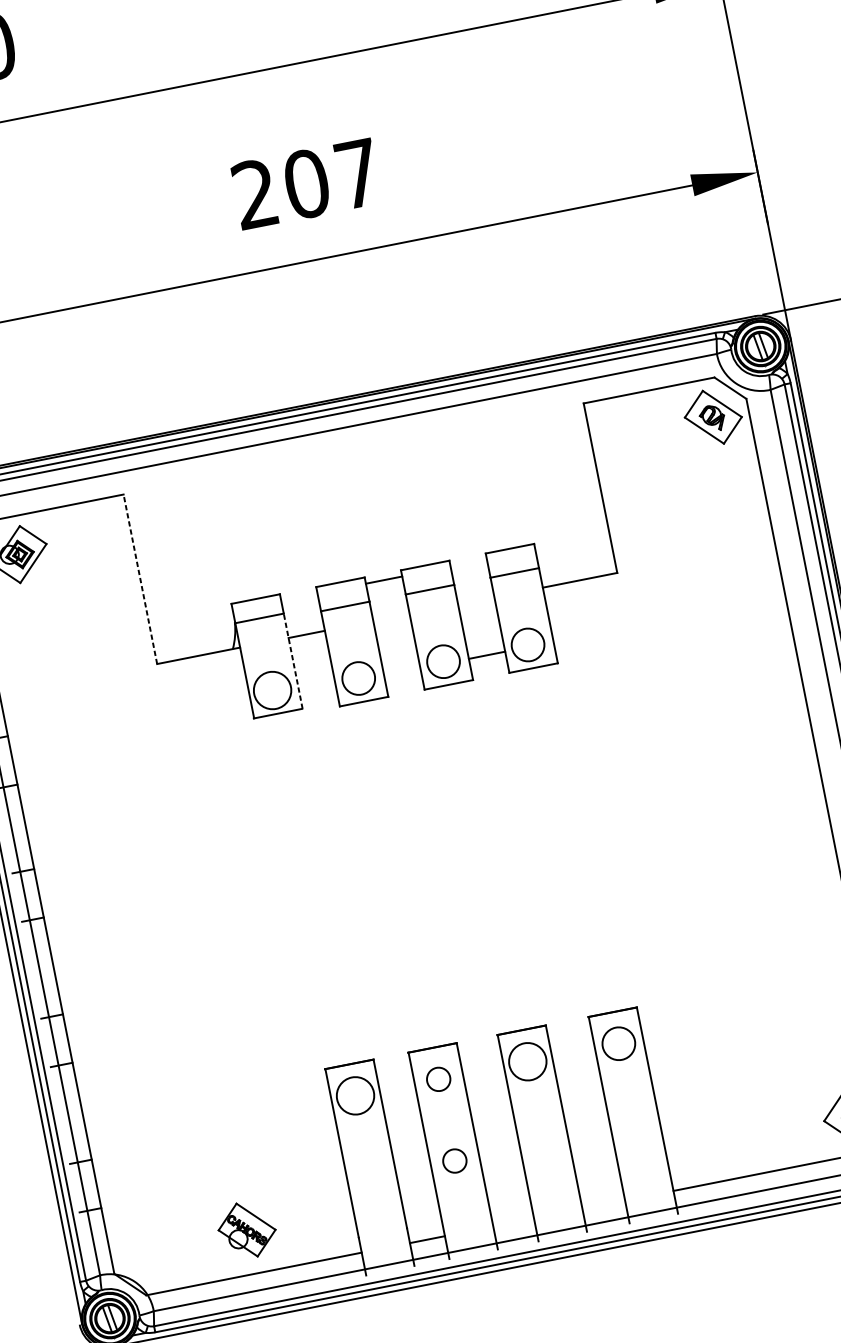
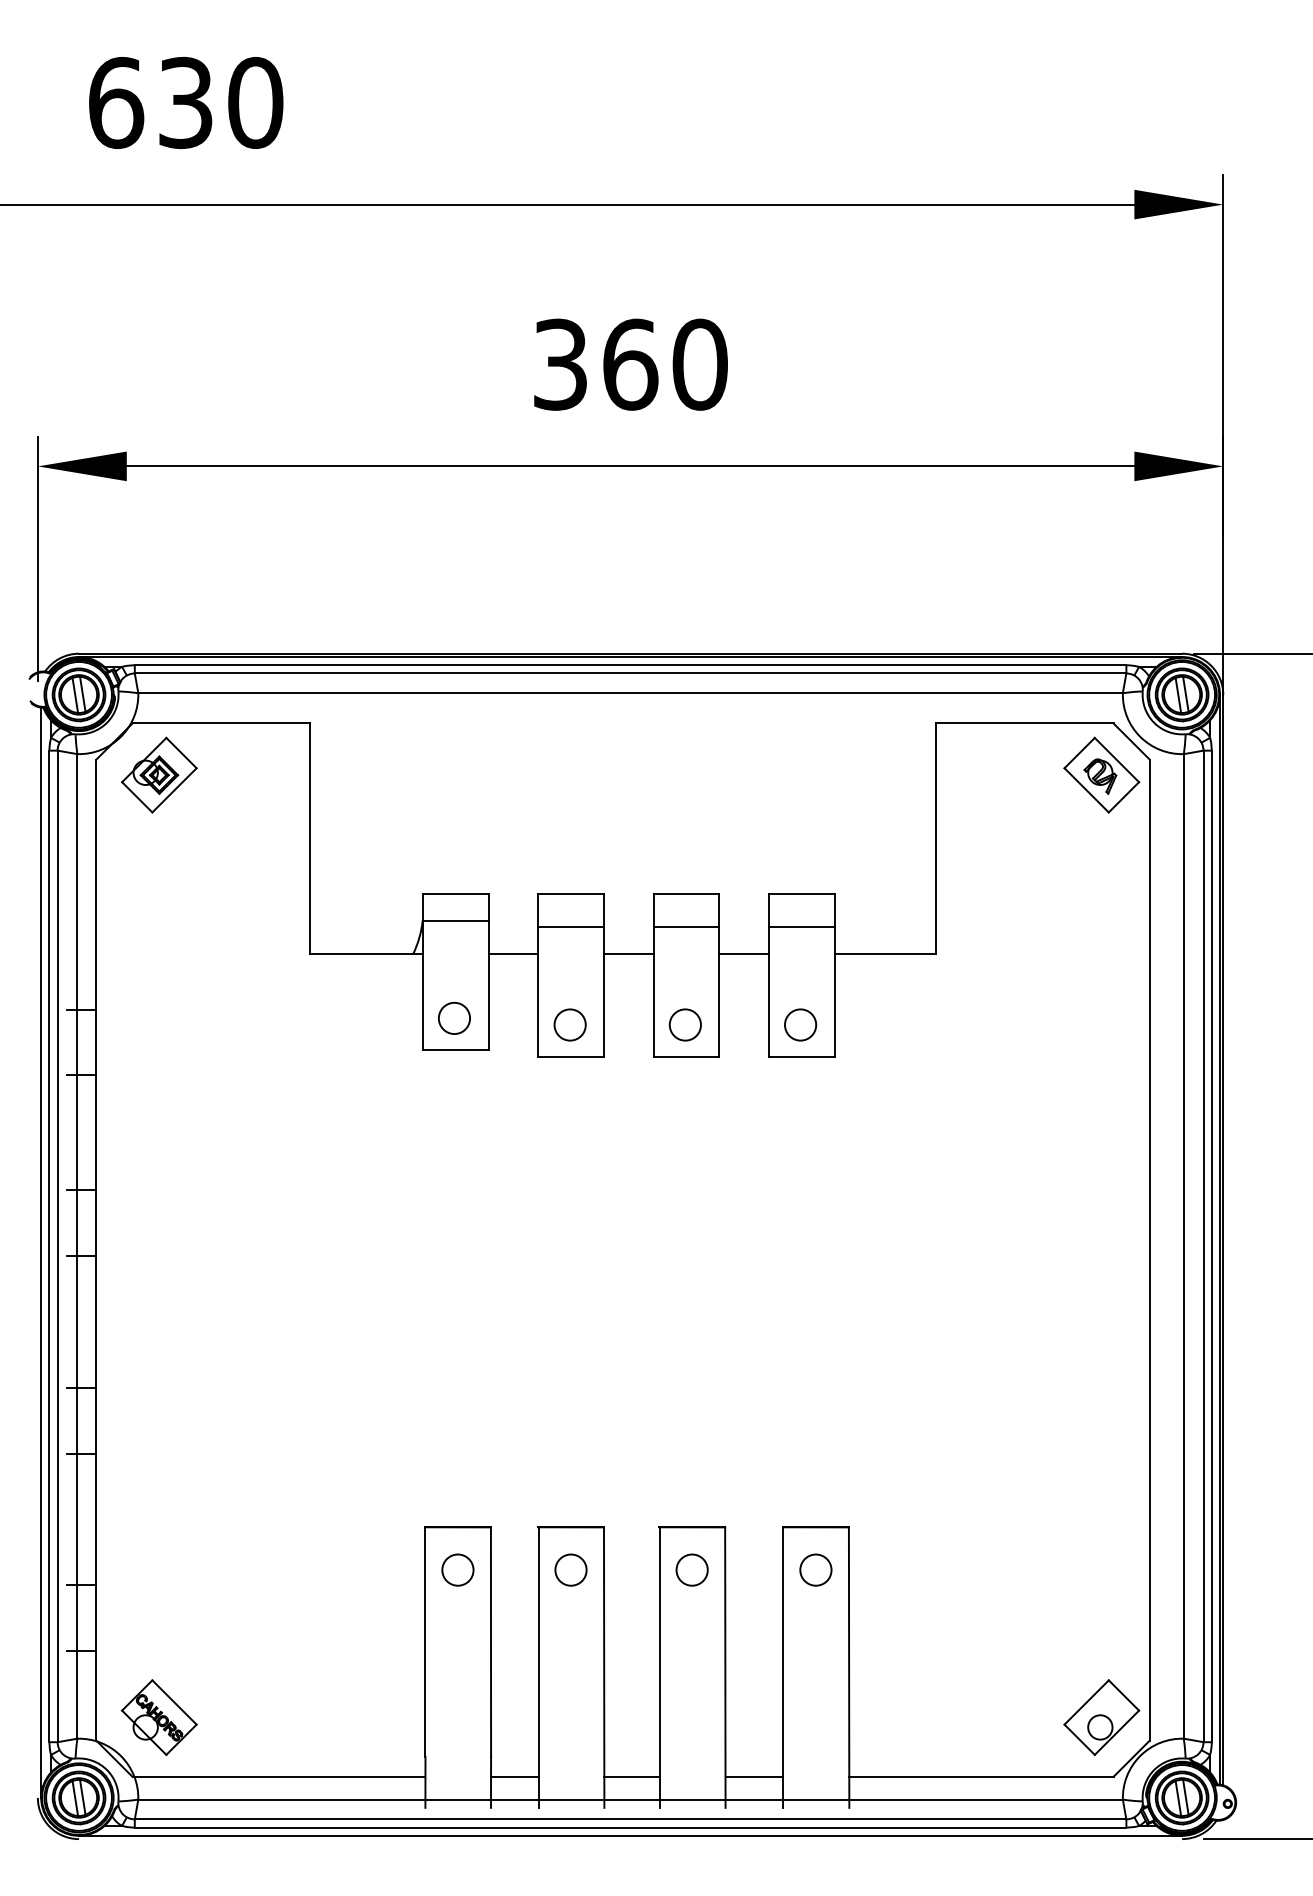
text: (306, 183) -> (630, 364), 207 -> 360
line: (140, 579) -> (310, 838), dashed -> solid
line: (383, 579) -> (628, 953), moved
circle: (528, 644) -> (800, 1024), size x0.71
line: (486, 655) -> (743, 953), moved
line: (293, 661) -> (489, 985), dashed -> solid
circle: (442, 661) -> (684, 1024), size x0.71
circle: (358, 678) -> (569, 1024), size x0.71
circle: (272, 690) -> (454, 1018), size x0.62
circle: (618, 1043) -> (815, 1569), size x0.71
circle: (527, 1061) -> (691, 1569), size x0.62
circle: (355, 1095) -> (457, 1569), size x0.62
circle: (454, 1160) -> (570, 1680), removed
line: (603, 1204) -> (754, 1776), added
line: (513, 1222) -> (631, 1776), added
part: (247, 1229) -> (159, 1717), moved

